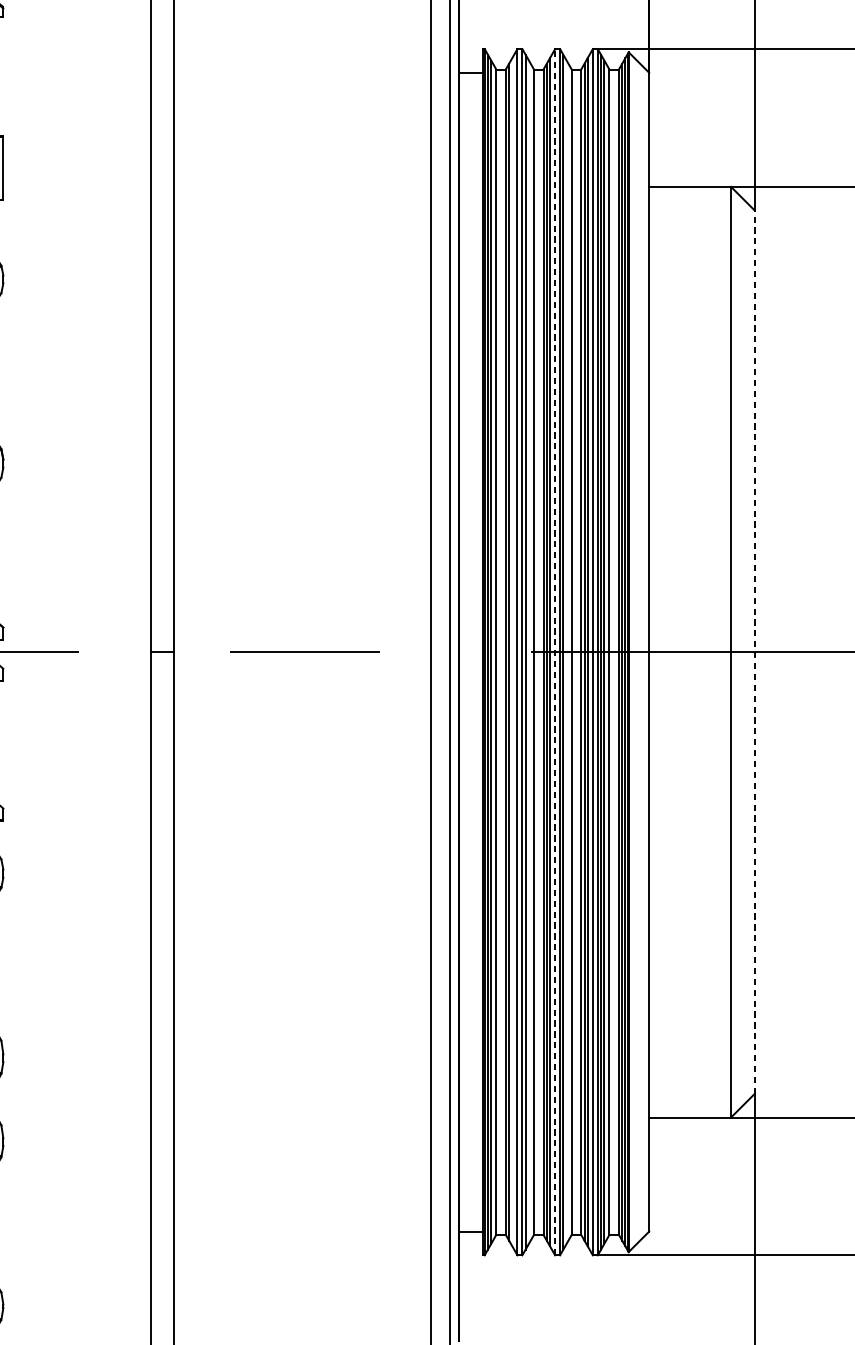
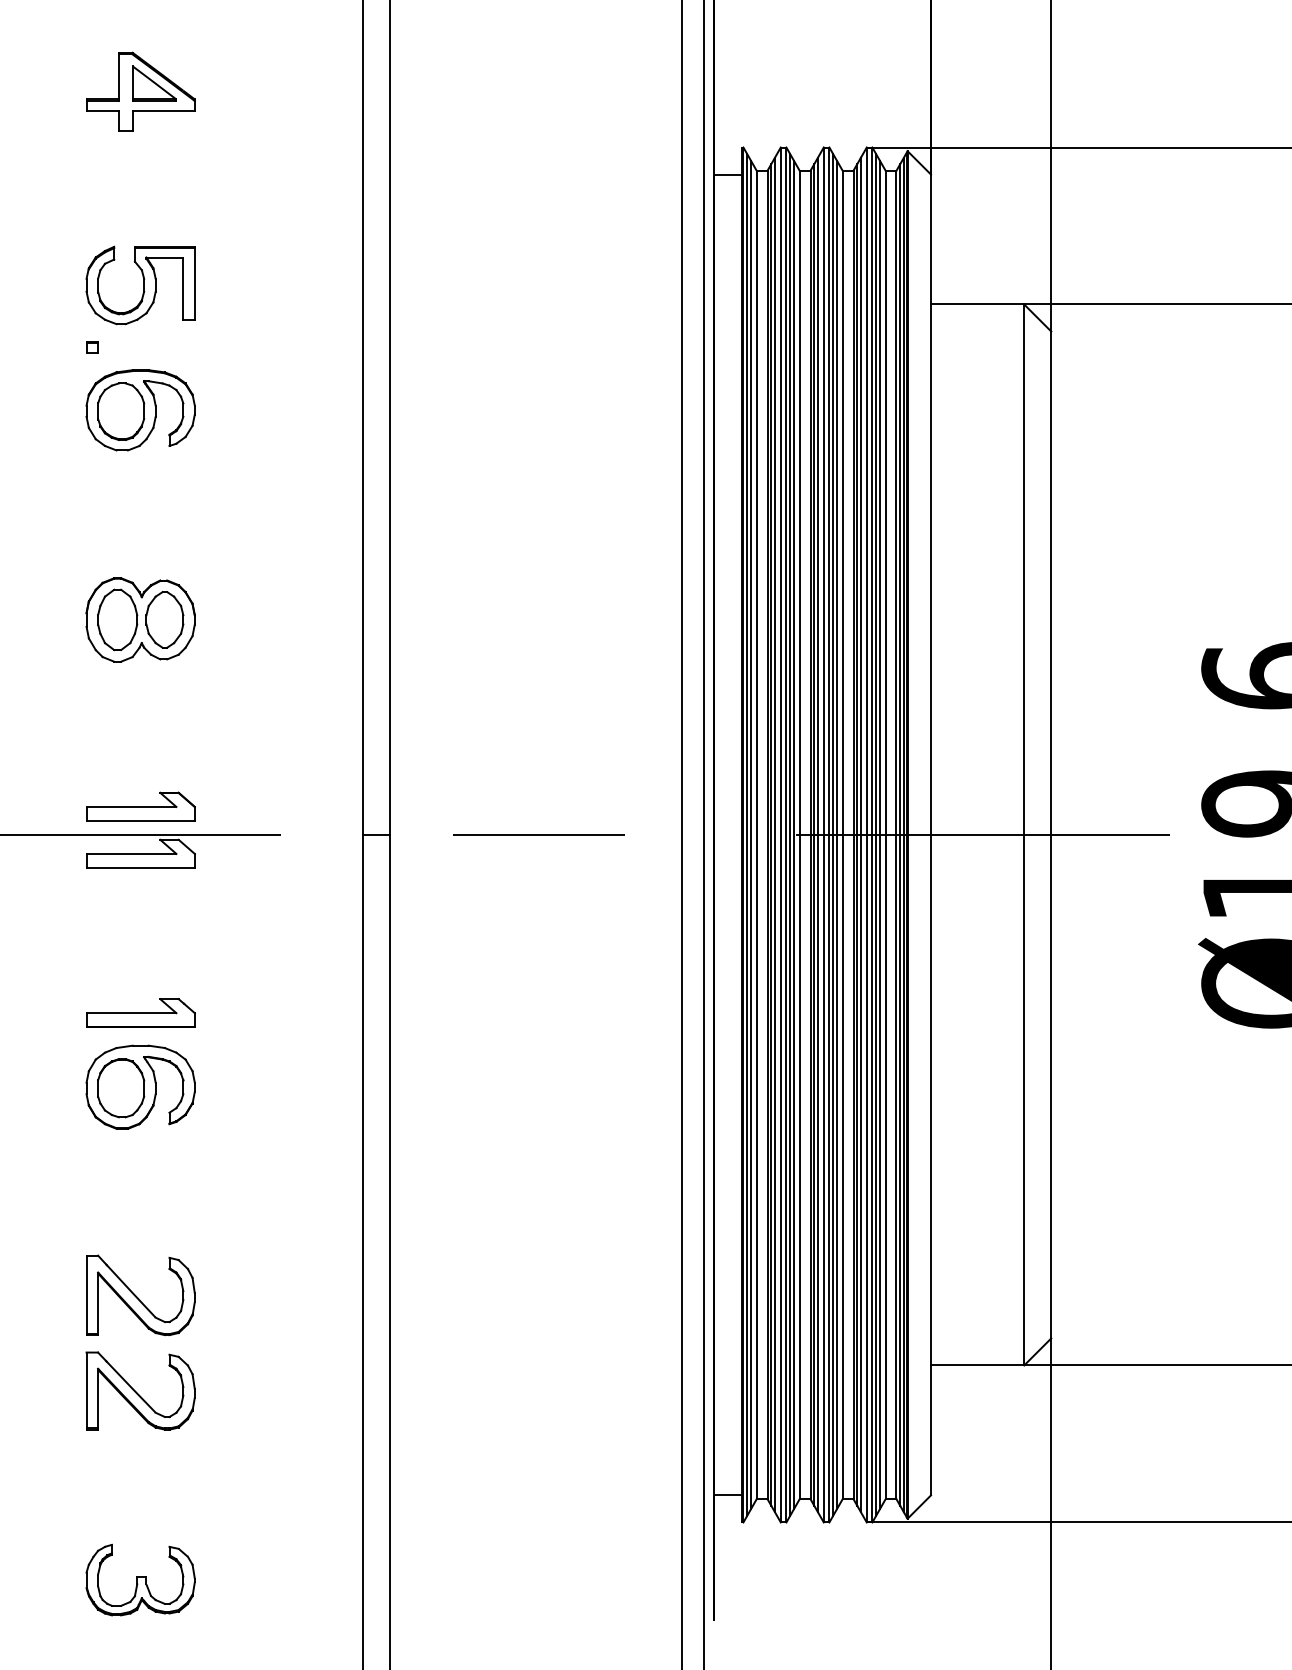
line: (511, 651) -> (774, 834), added
line: (528, 651) -> (793, 834), added
line: (554, 651) -> (823, 834), dashed -> solid
line: (566, 651) -> (836, 834), added
line: (754, 651) -> (1051, 834), dashed -> solid

